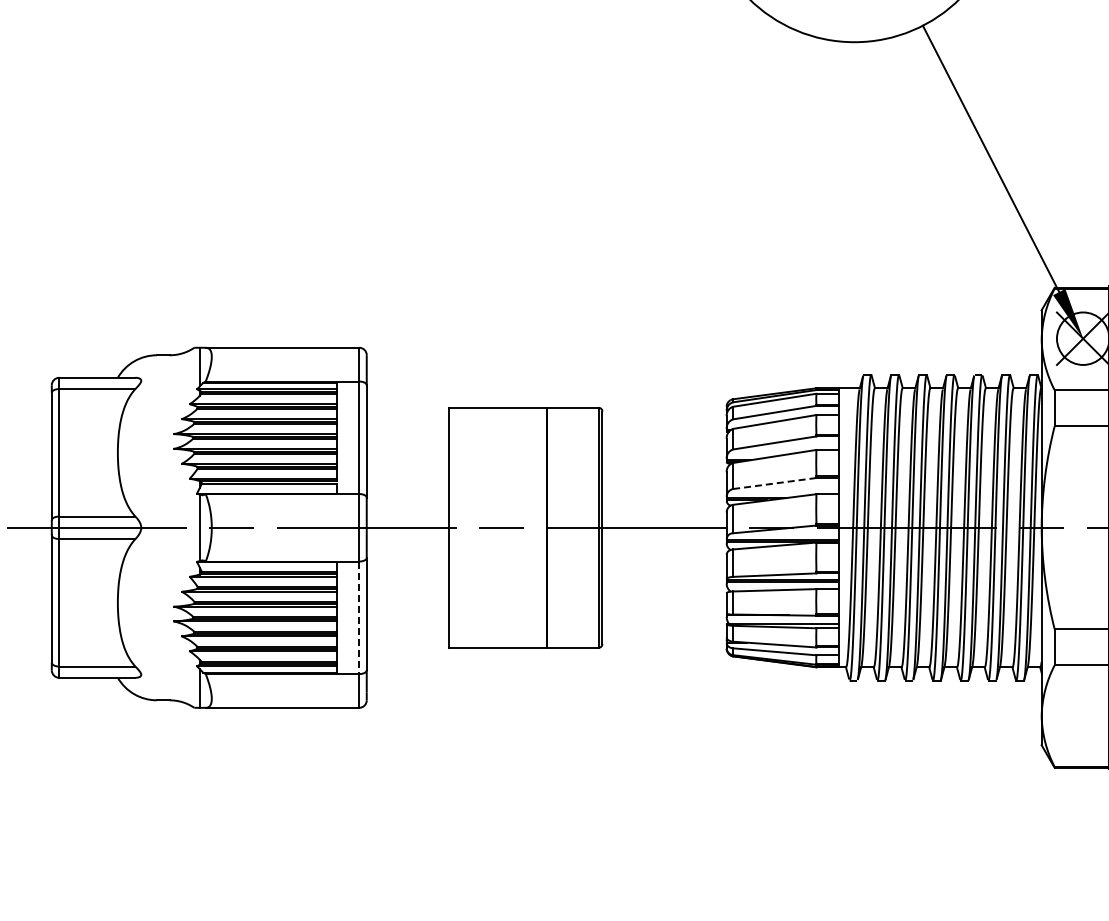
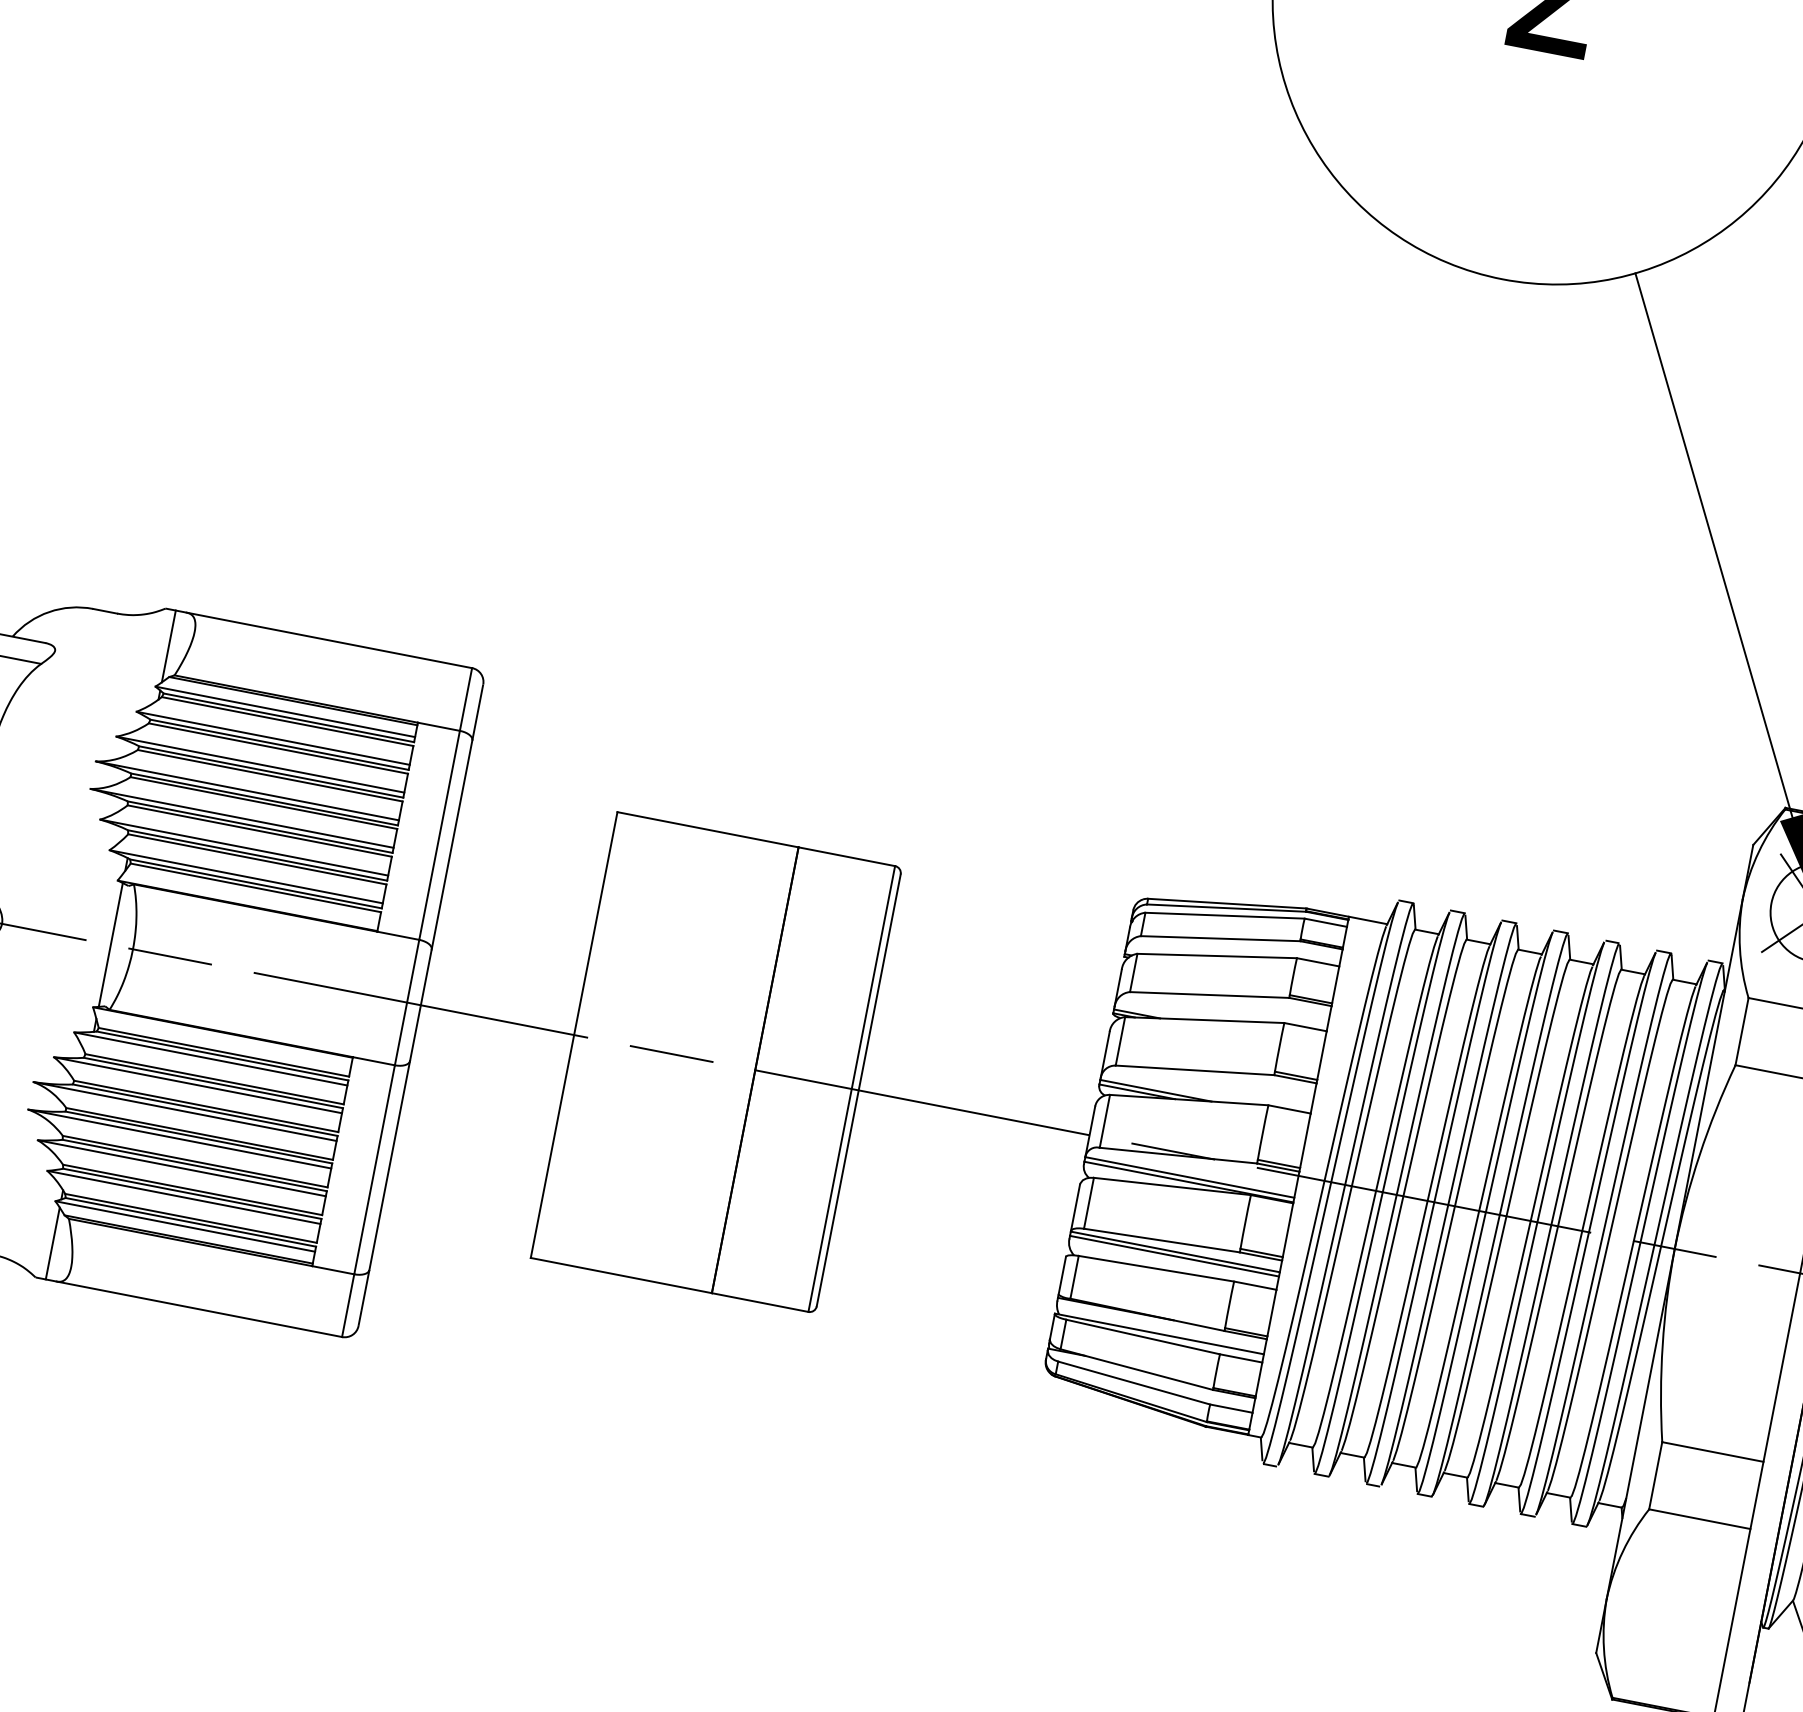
line: (774, 483) -> (1194, 1070), dashed -> solid
line: (359, 618) -> (374, 1171), dashed -> solid

